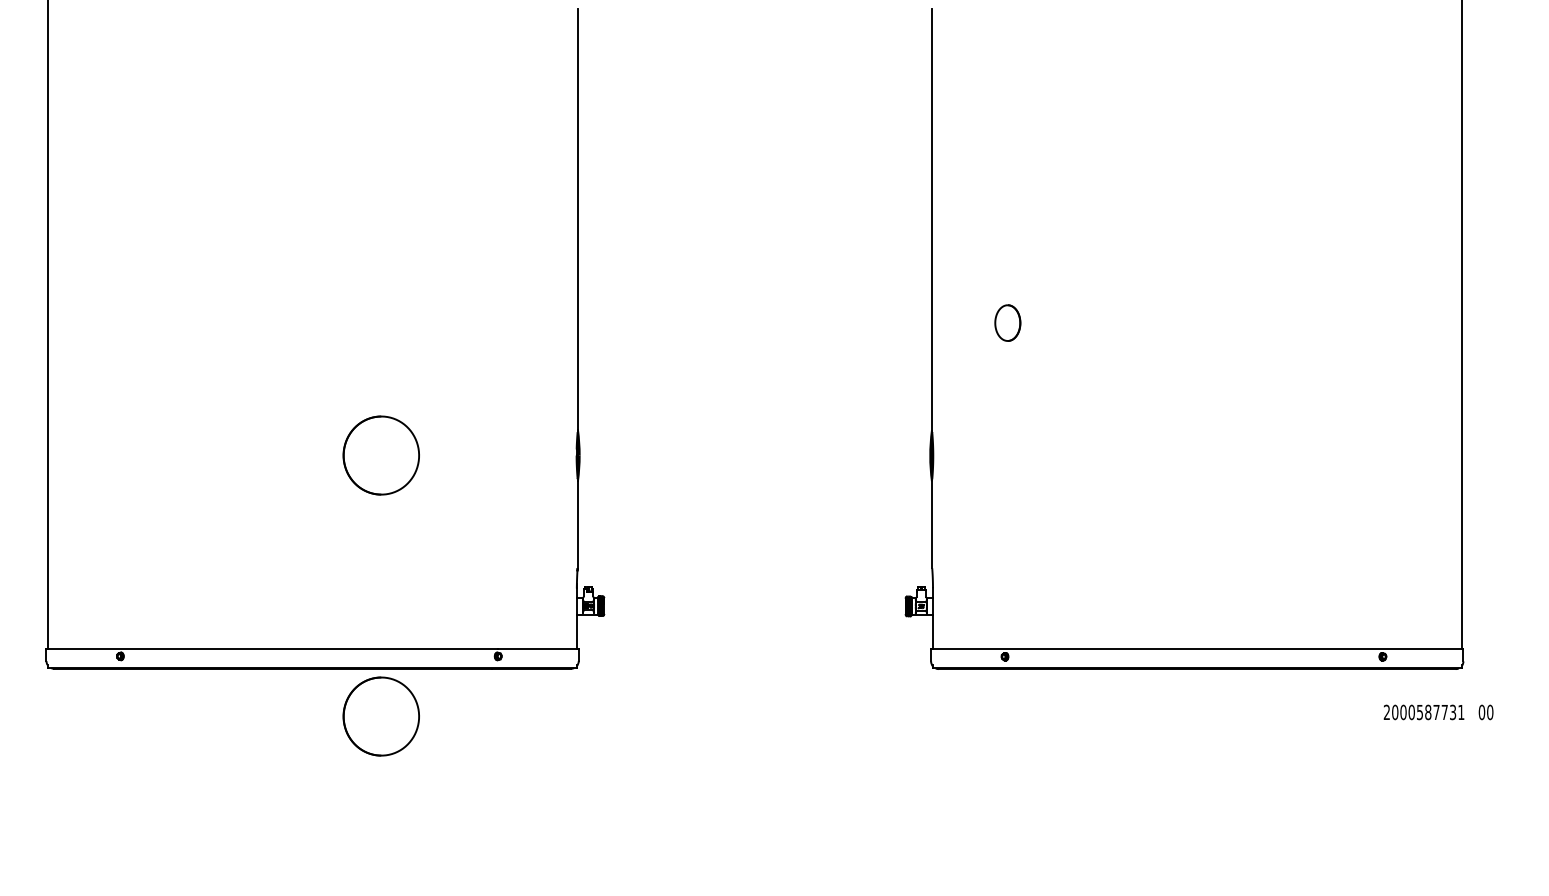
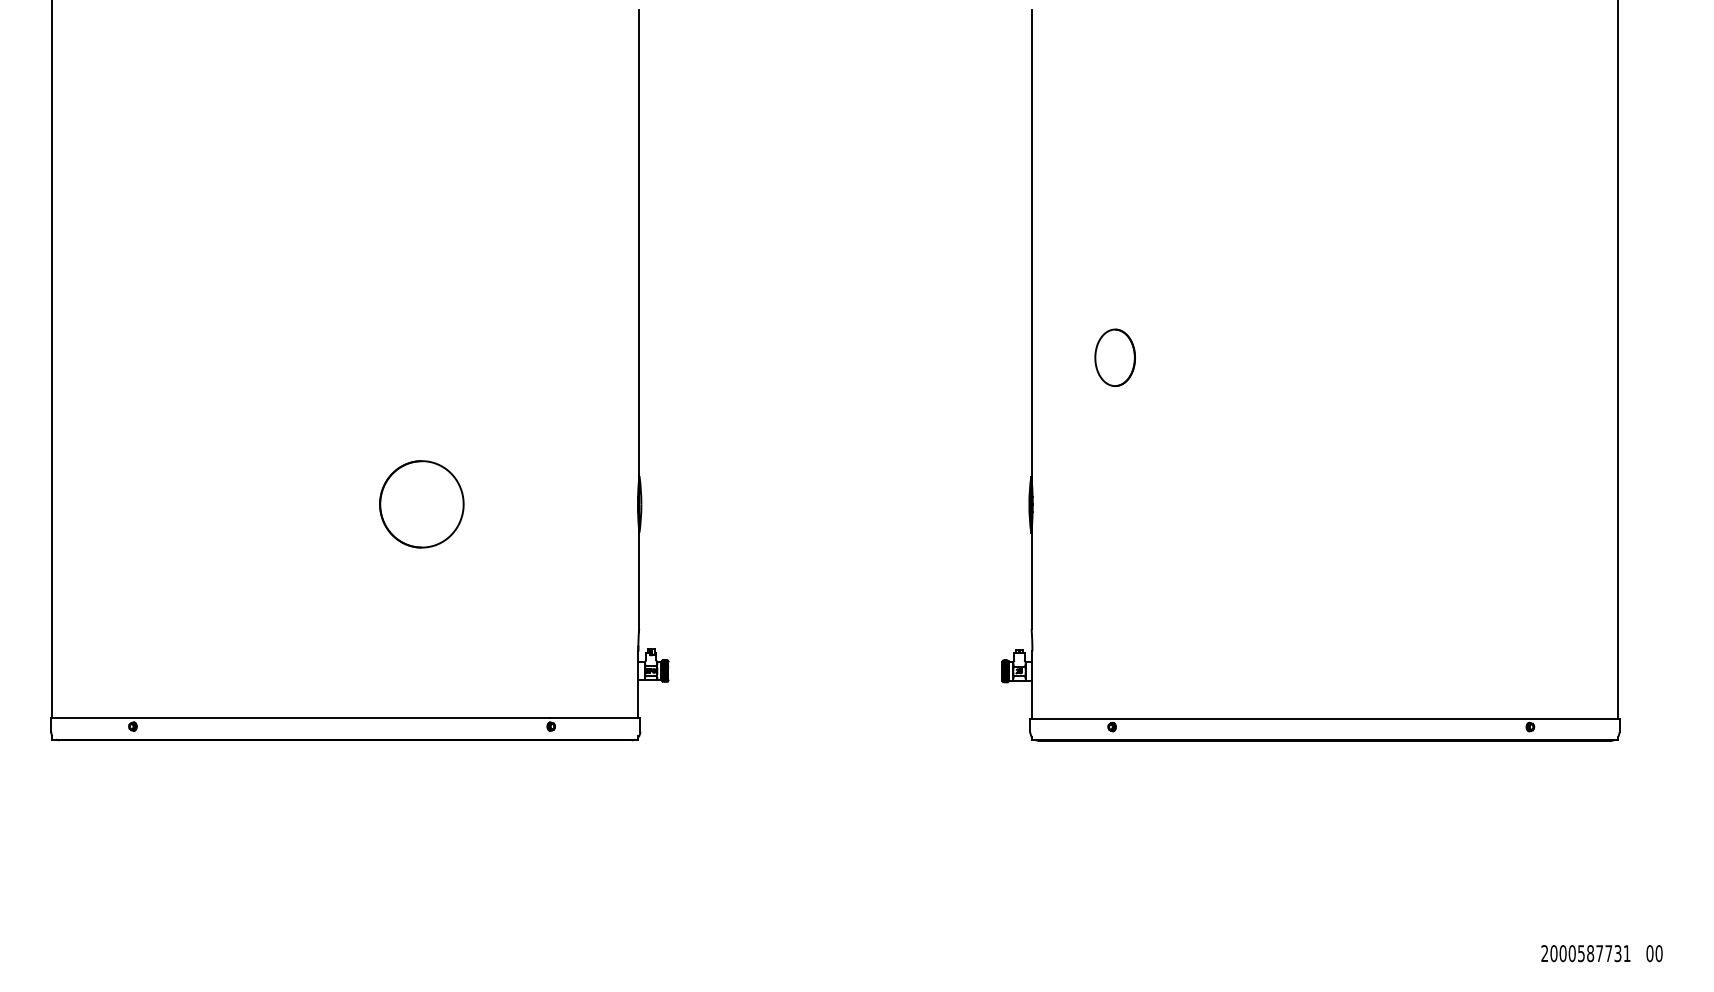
part: (1007, 322) -> (1114, 357), size x1.43
text: (1438, 712) -> (1601, 953), moved
part: (380, 716) -> (420, 793), removed

